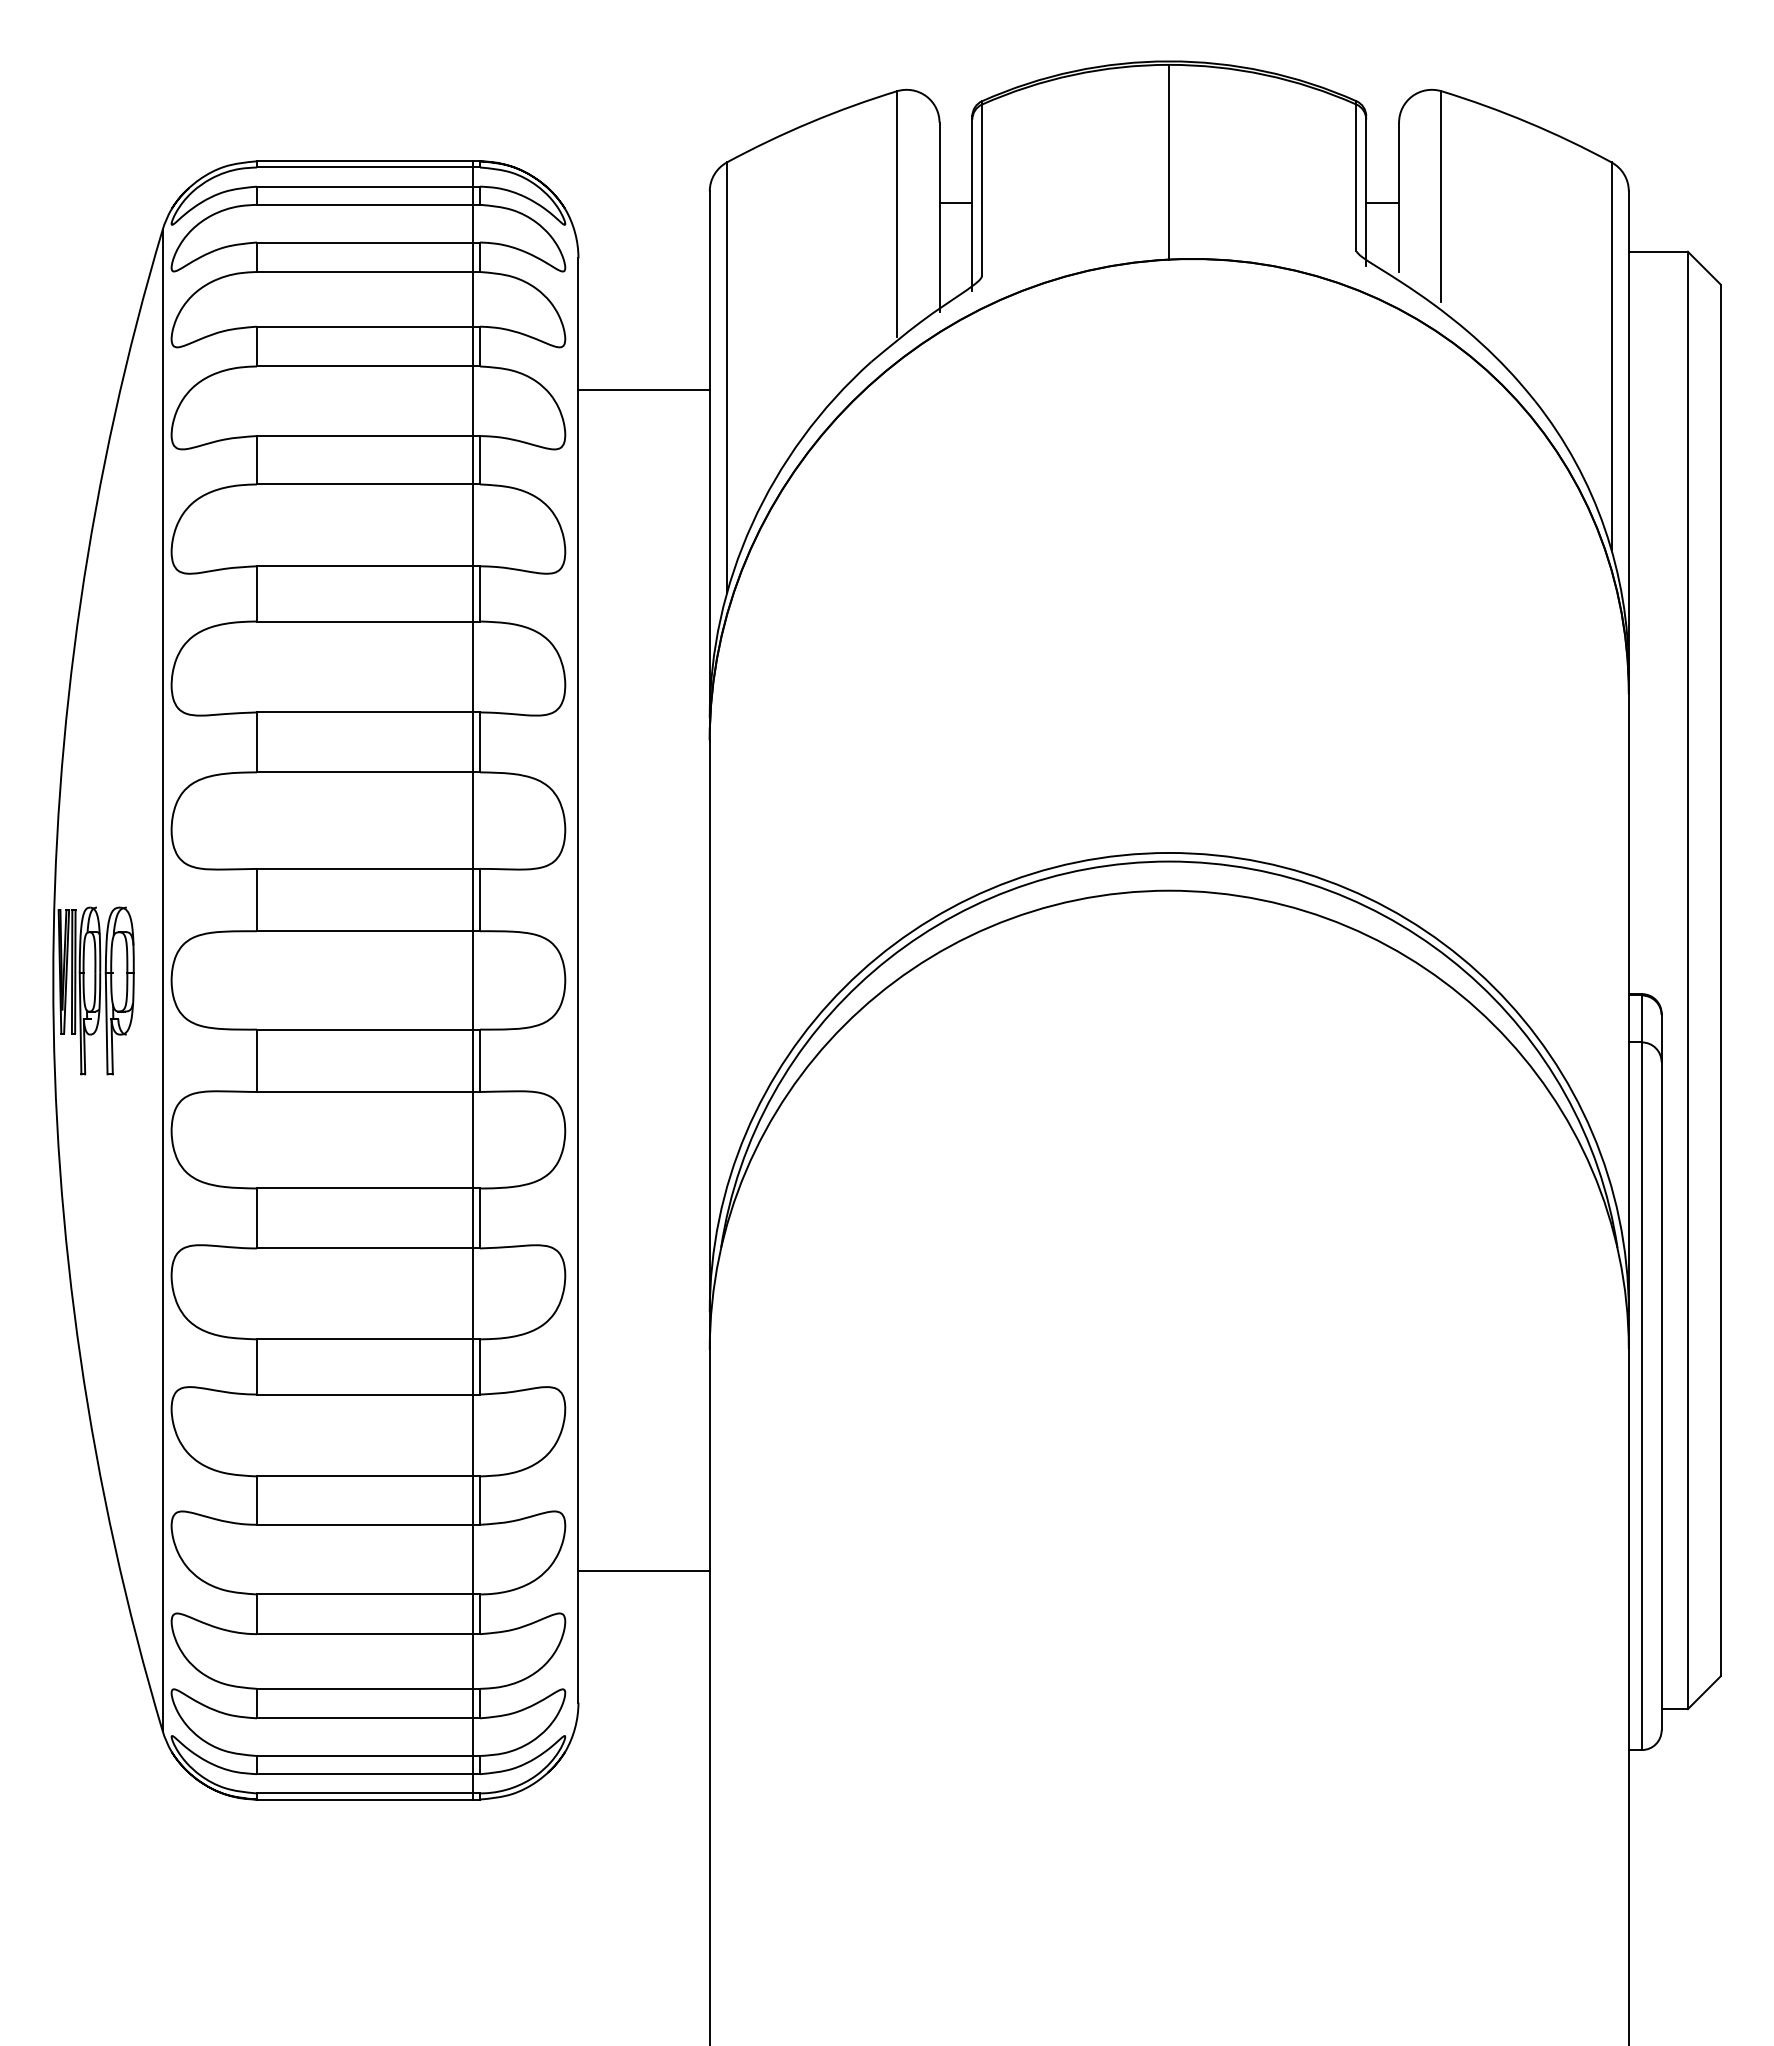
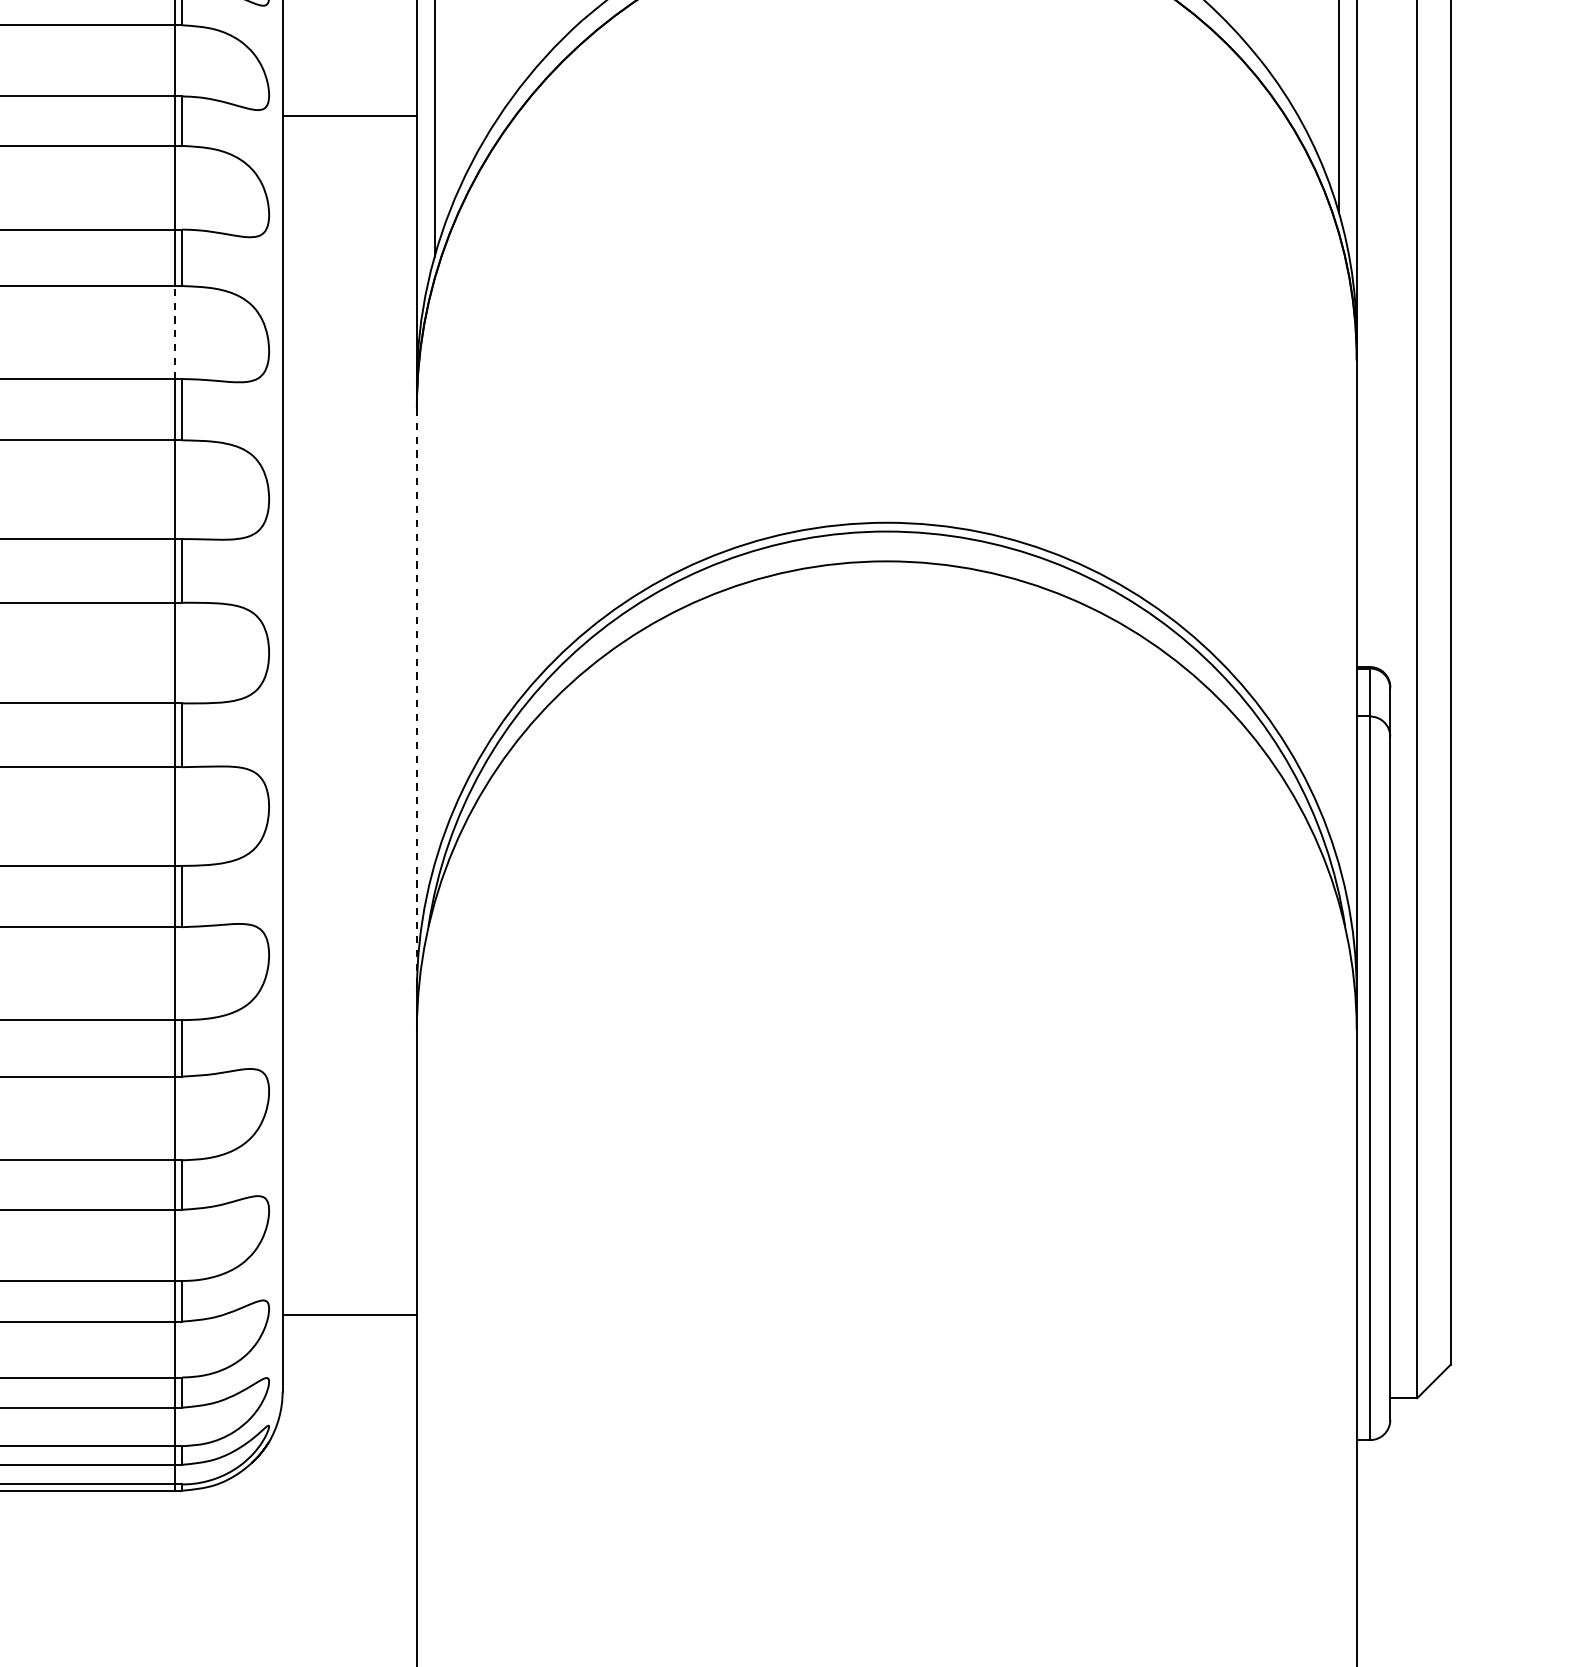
line: (643, 389) -> (349, 116), moved
line: (473, 666) -> (175, 332), solid -> dashed
line: (709, 1026) -> (416, 700), solid -> dashed
line: (643, 1571) -> (349, 1314), moved

